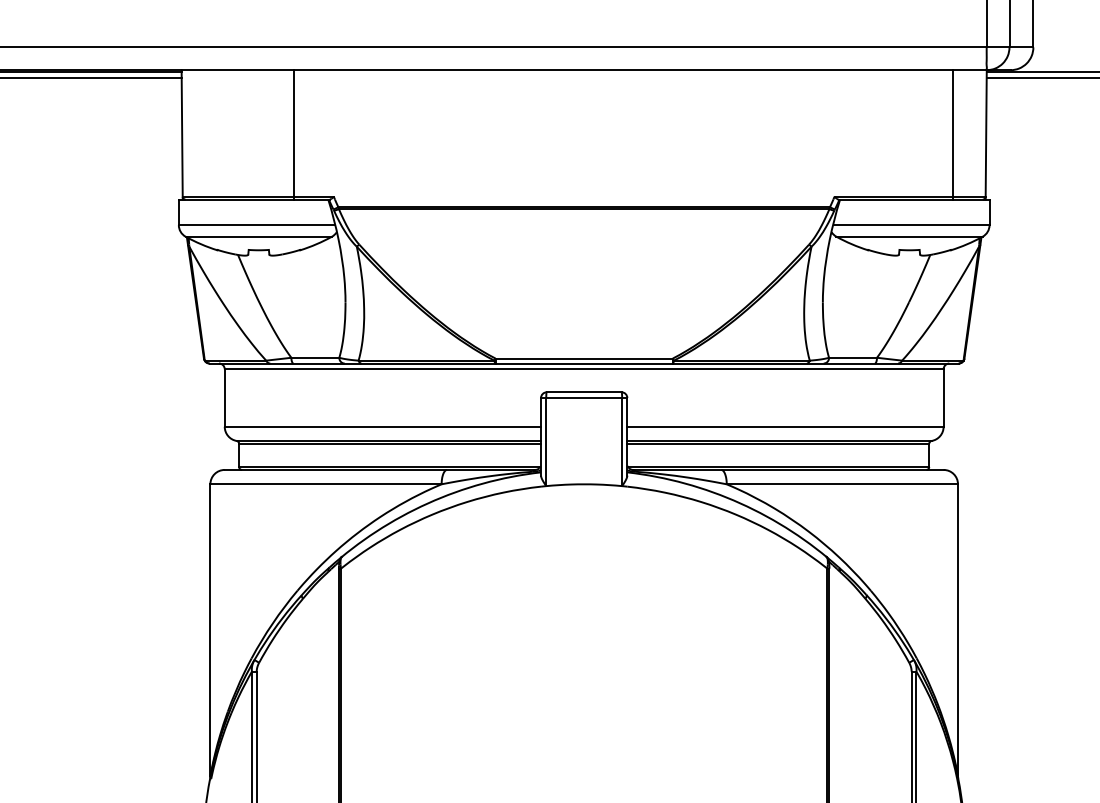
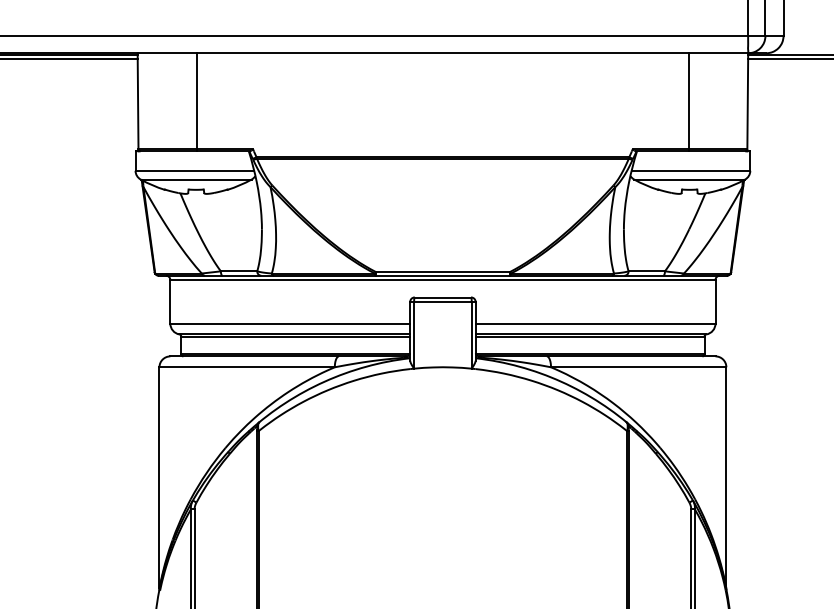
line: (294, 134) -> (196, 102), moved
line: (953, 134) -> (689, 102), moved

